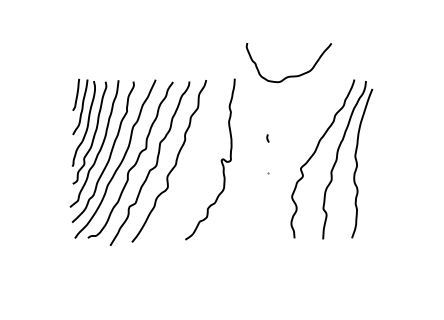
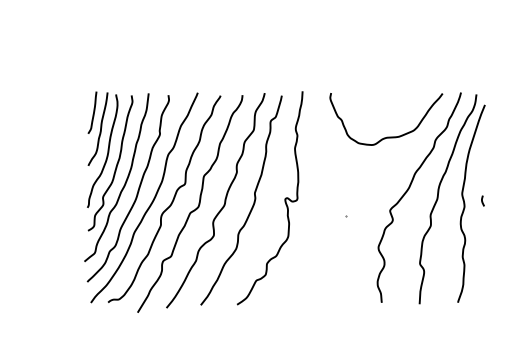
curve: (289, 75) -> (386, 136), moved
curve: (267, 138) -> (482, 201), moved
curve: (196, 164) -> (251, 204), added

